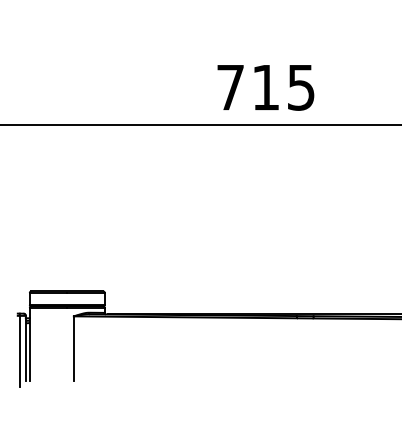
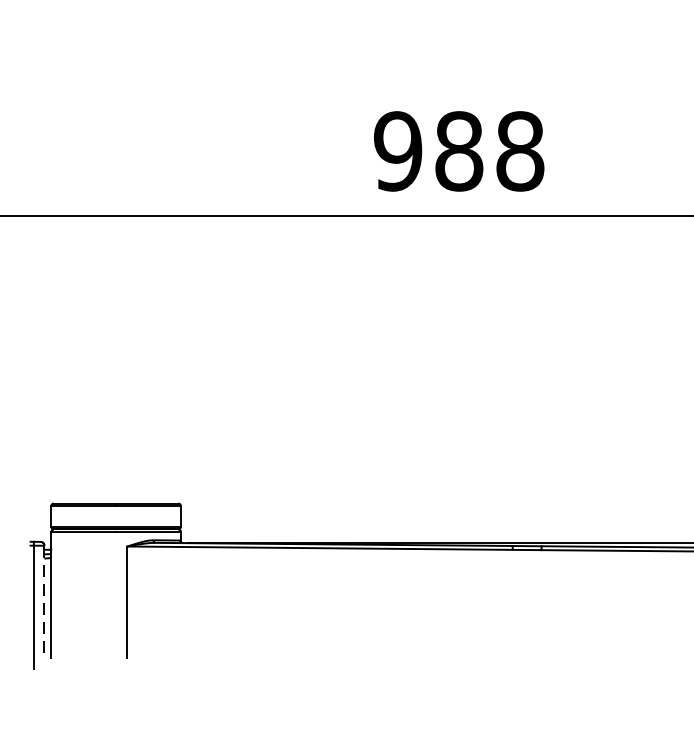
text: (265, 87) -> (458, 151), 715 -> 988
line: (25, 348) -> (43, 602), solid -> dashed

